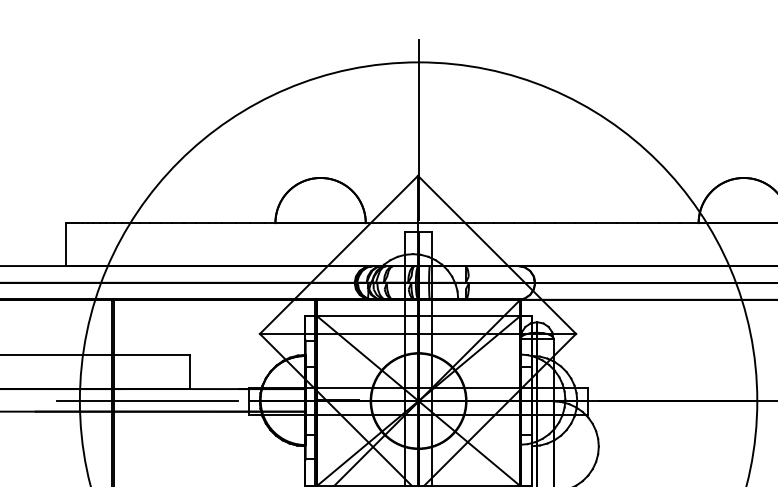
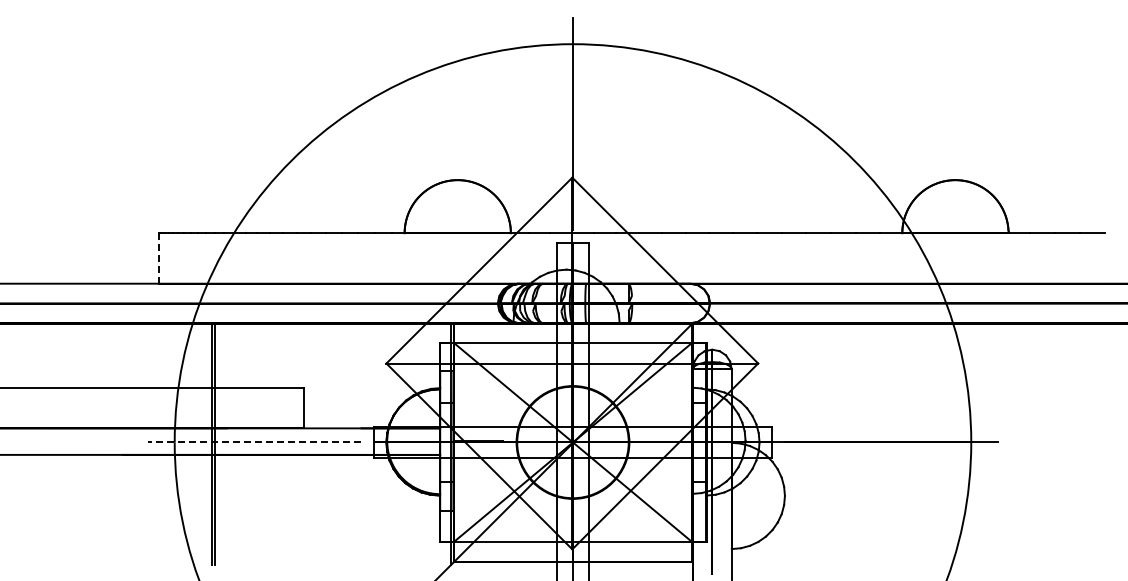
line: (66, 244) -> (158, 258), solid -> dashed
line: (146, 401) -> (253, 442), solid -> dashed

